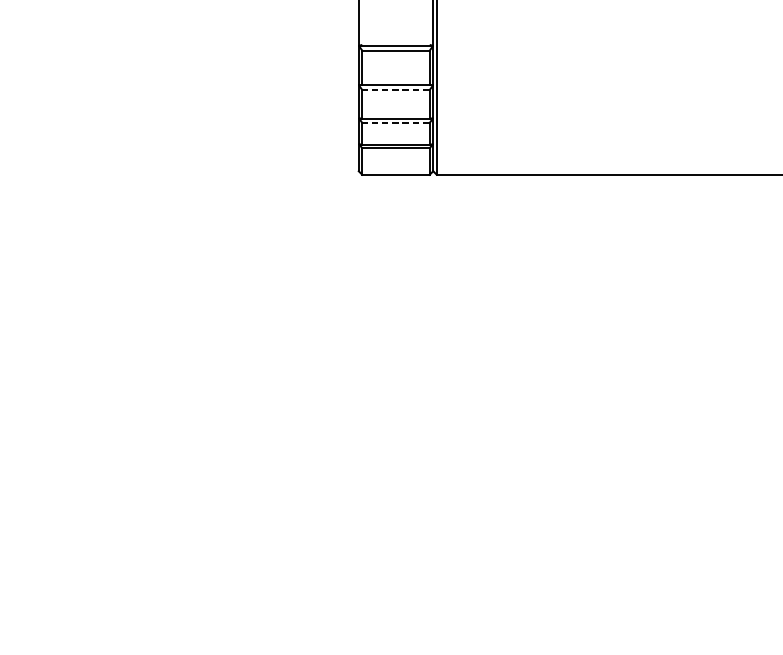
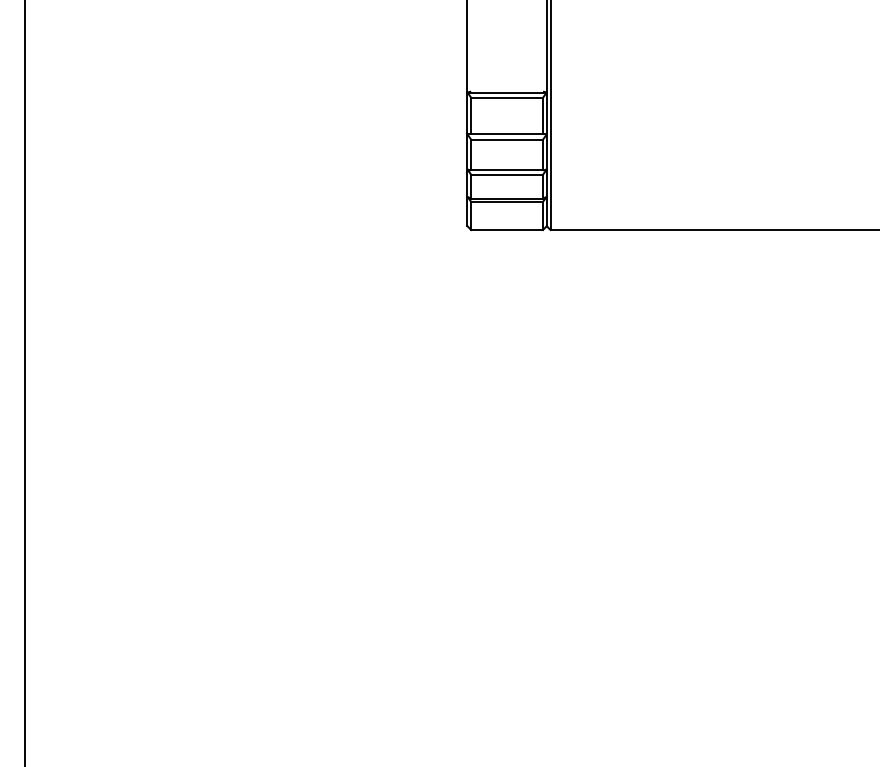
line: (396, 89) -> (507, 139), dashed -> solid
line: (396, 122) -> (507, 174), dashed -> solid

